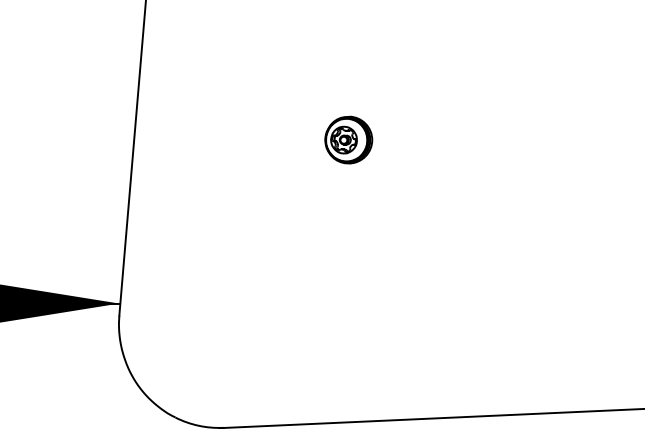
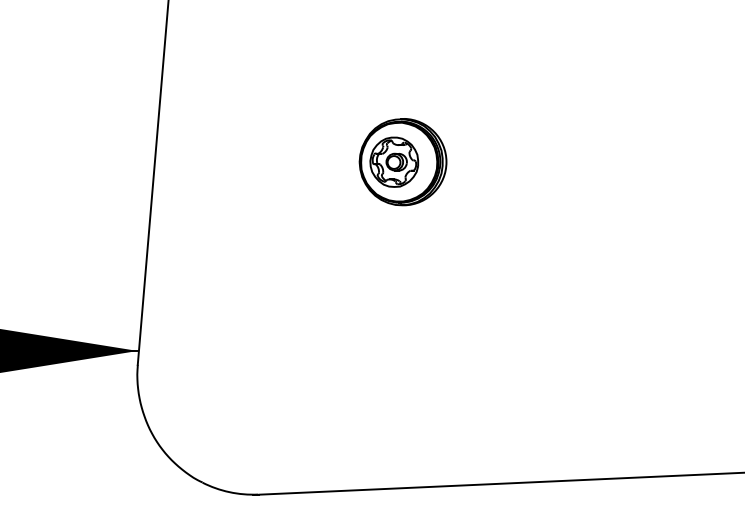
part: (348, 139) -> (402, 161), size x1.6

